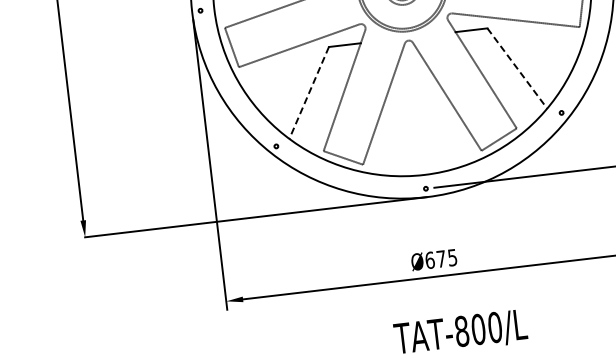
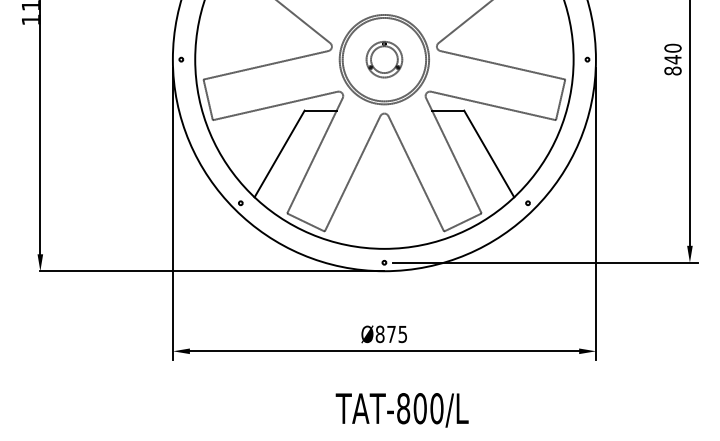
line: (517, 68) -> (489, 154), dashed -> solid
line: (309, 93) -> (279, 154), dashed -> solid
text: (429, 259) -> (379, 333), Ø675 -> Ø875

